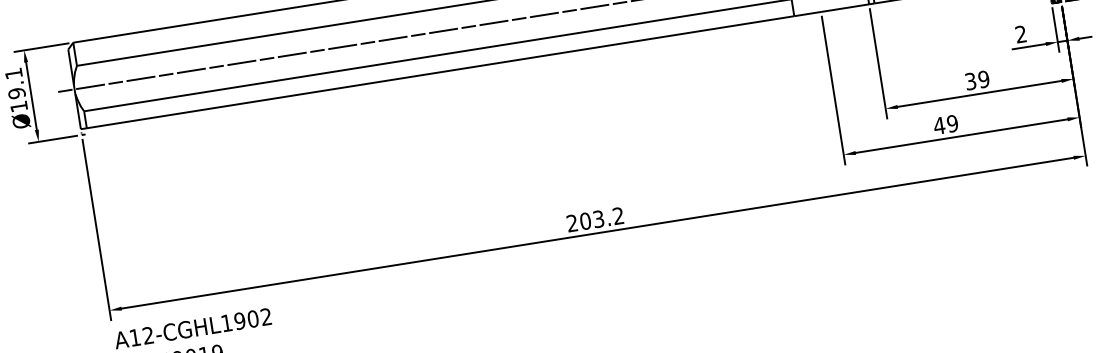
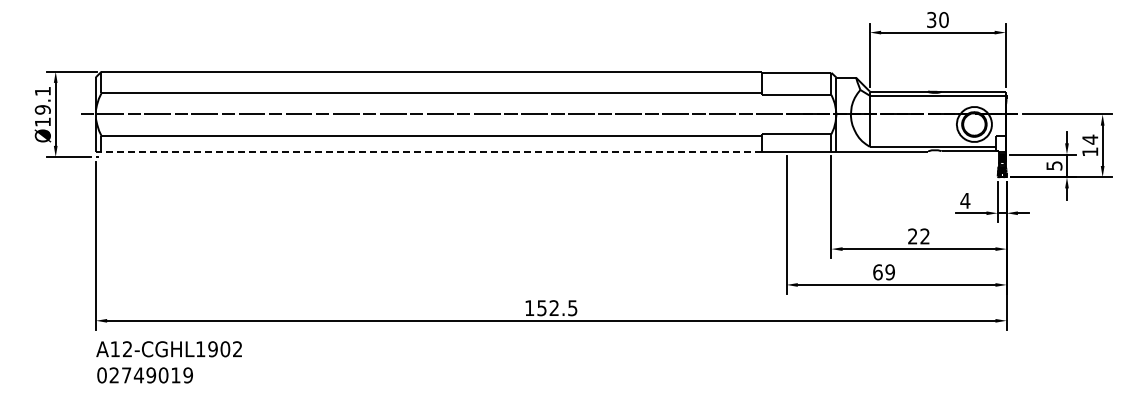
text: (1021, 33) -> (965, 200), 2 -> 4
line: (440, 72) -> (431, 151), solid -> dashed
text: (976, 80) -> (918, 236), 39 -> 22
text: (939, 126) -> (877, 272), 49 -> 69
text: (595, 219) -> (551, 308), 203.2 -> 152.5

